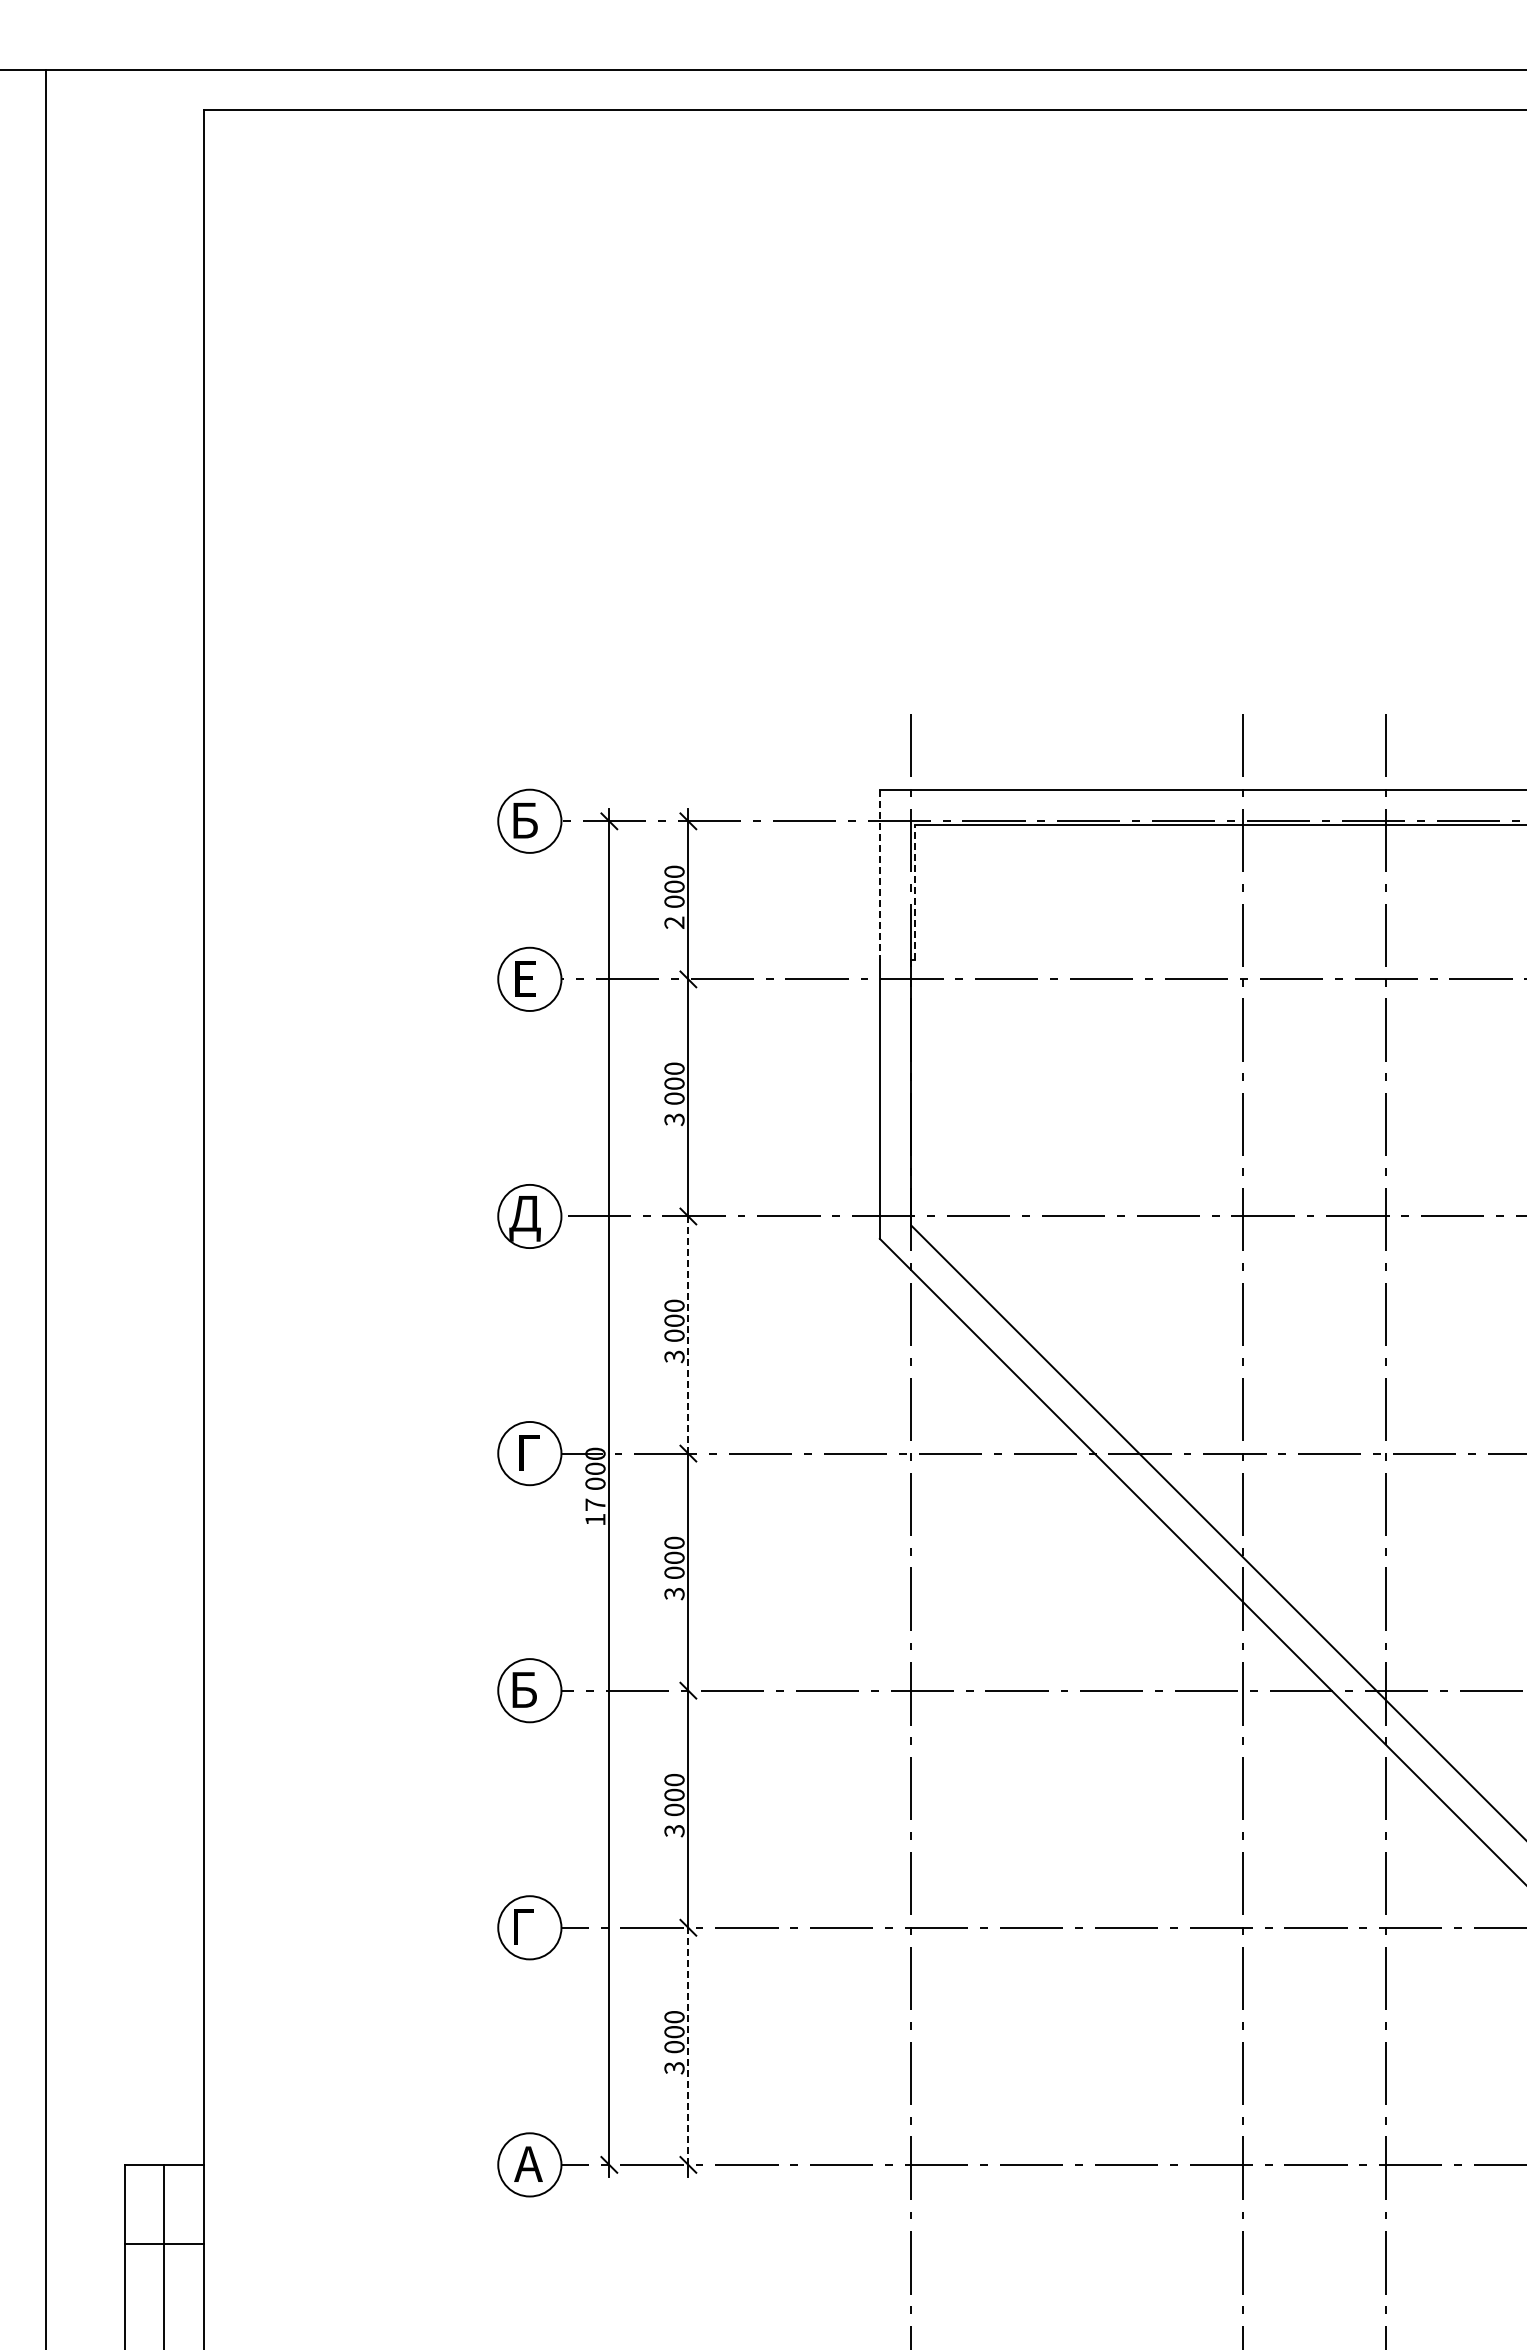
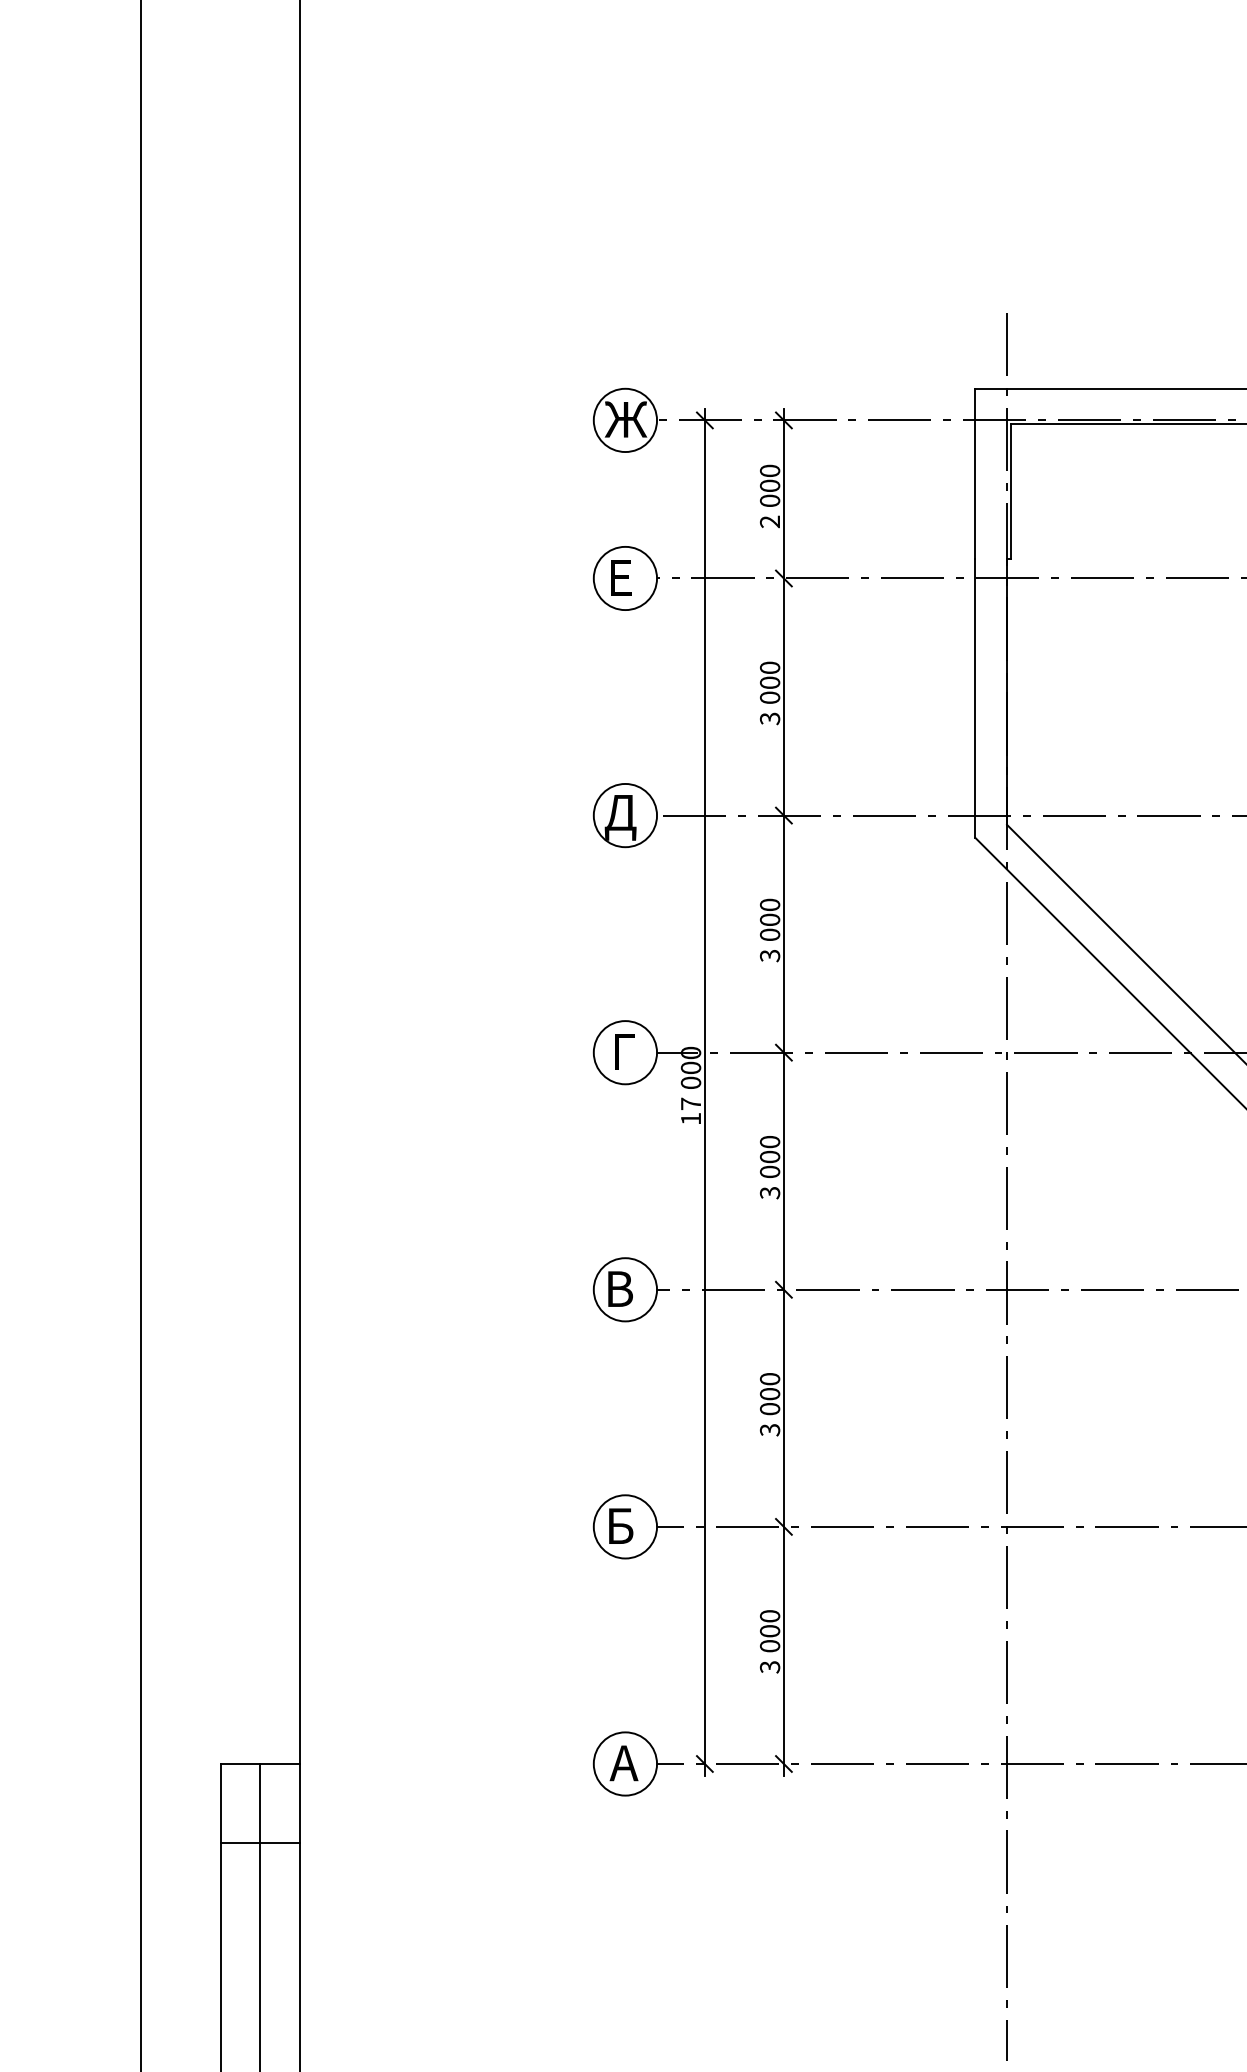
text: (530, 820) -> (626, 419), Б -> Ж
line: (879, 874) -> (975, 473), dashed -> solid
line: (915, 891) -> (1011, 490), dashed -> solid
line: (688, 1335) -> (784, 934), dashed -> solid
text: (527, 1688) -> (623, 1287), Б -> В
text: (525, 1926) -> (621, 1525), Г -> Б
line: (688, 2046) -> (784, 1645), dashed -> solid

